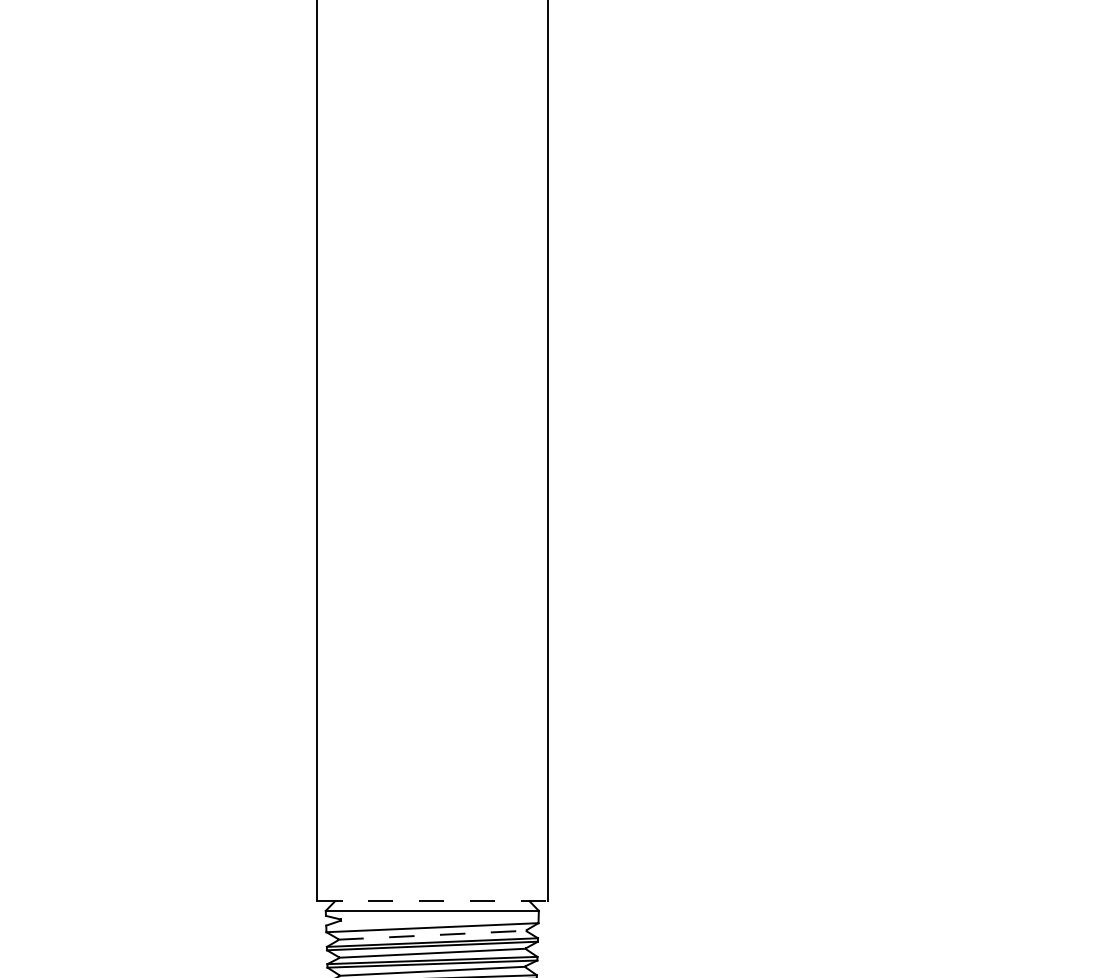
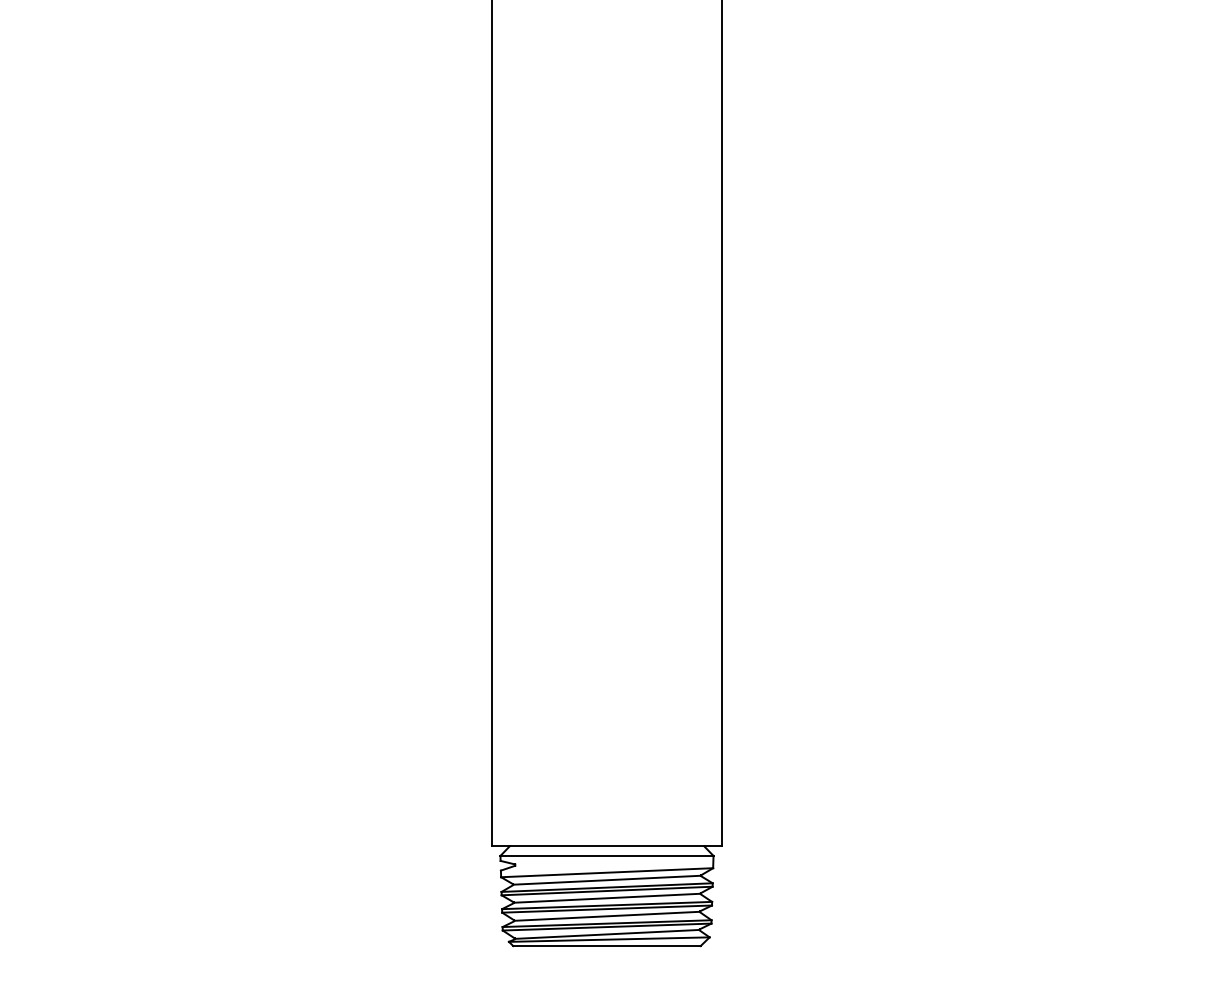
line: (432, 901) -> (607, 846), dashed -> solid
line: (432, 935) -> (607, 880), dashed -> solid

